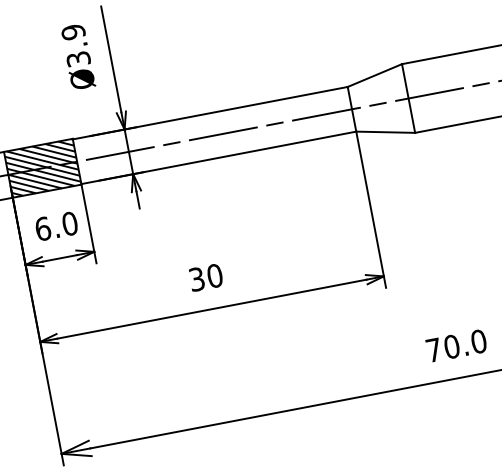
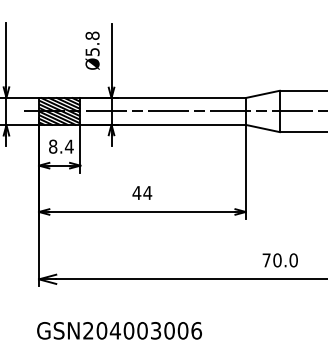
text: (75, 44) -> (92, 43), Ø3.9 -> Ø5.8
text: (56, 225) -> (61, 146), 6.0 -> 8.4
text: (206, 278) -> (142, 193), 30 -> 44

